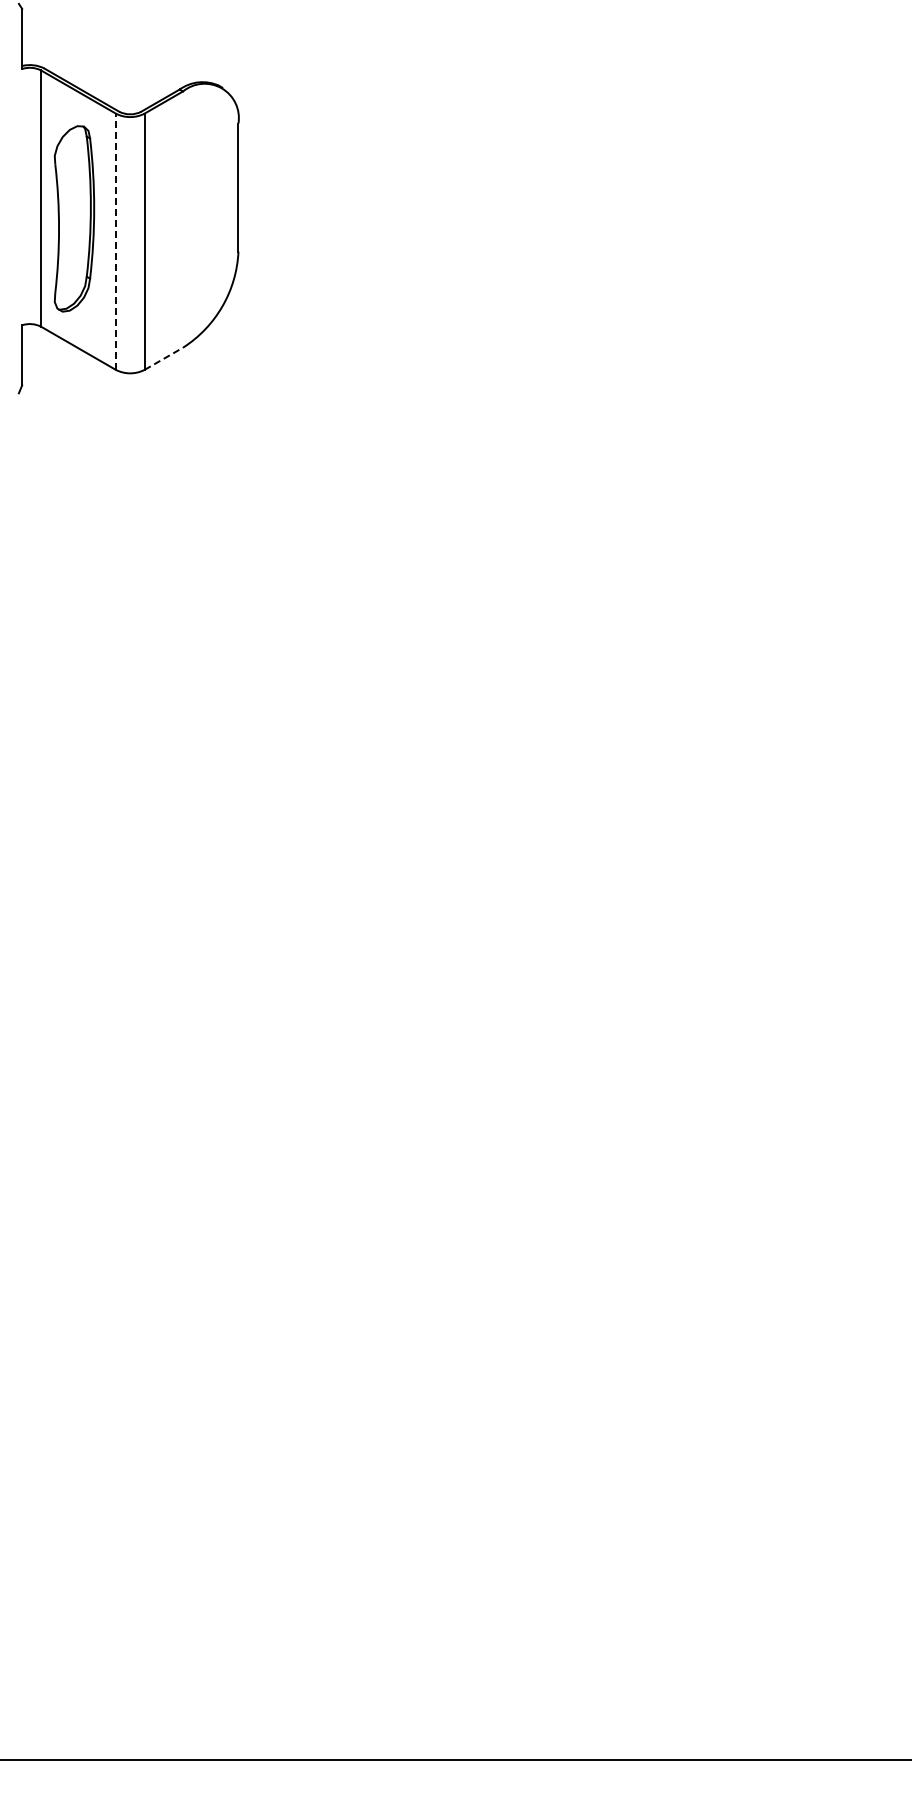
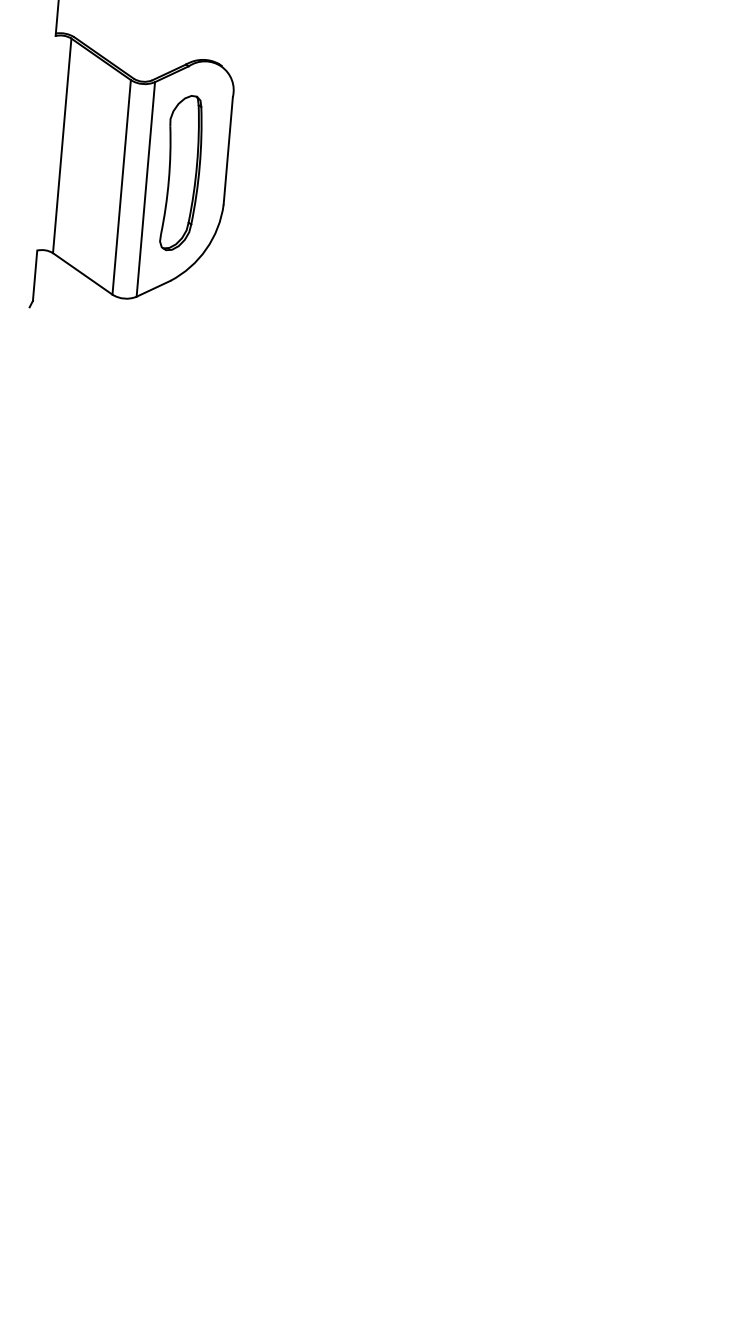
part: (74, 218) -> (182, 172), moved
line: (115, 241) -> (121, 187), dashed -> solid
line: (164, 358) -> (154, 288), dashed -> solid

